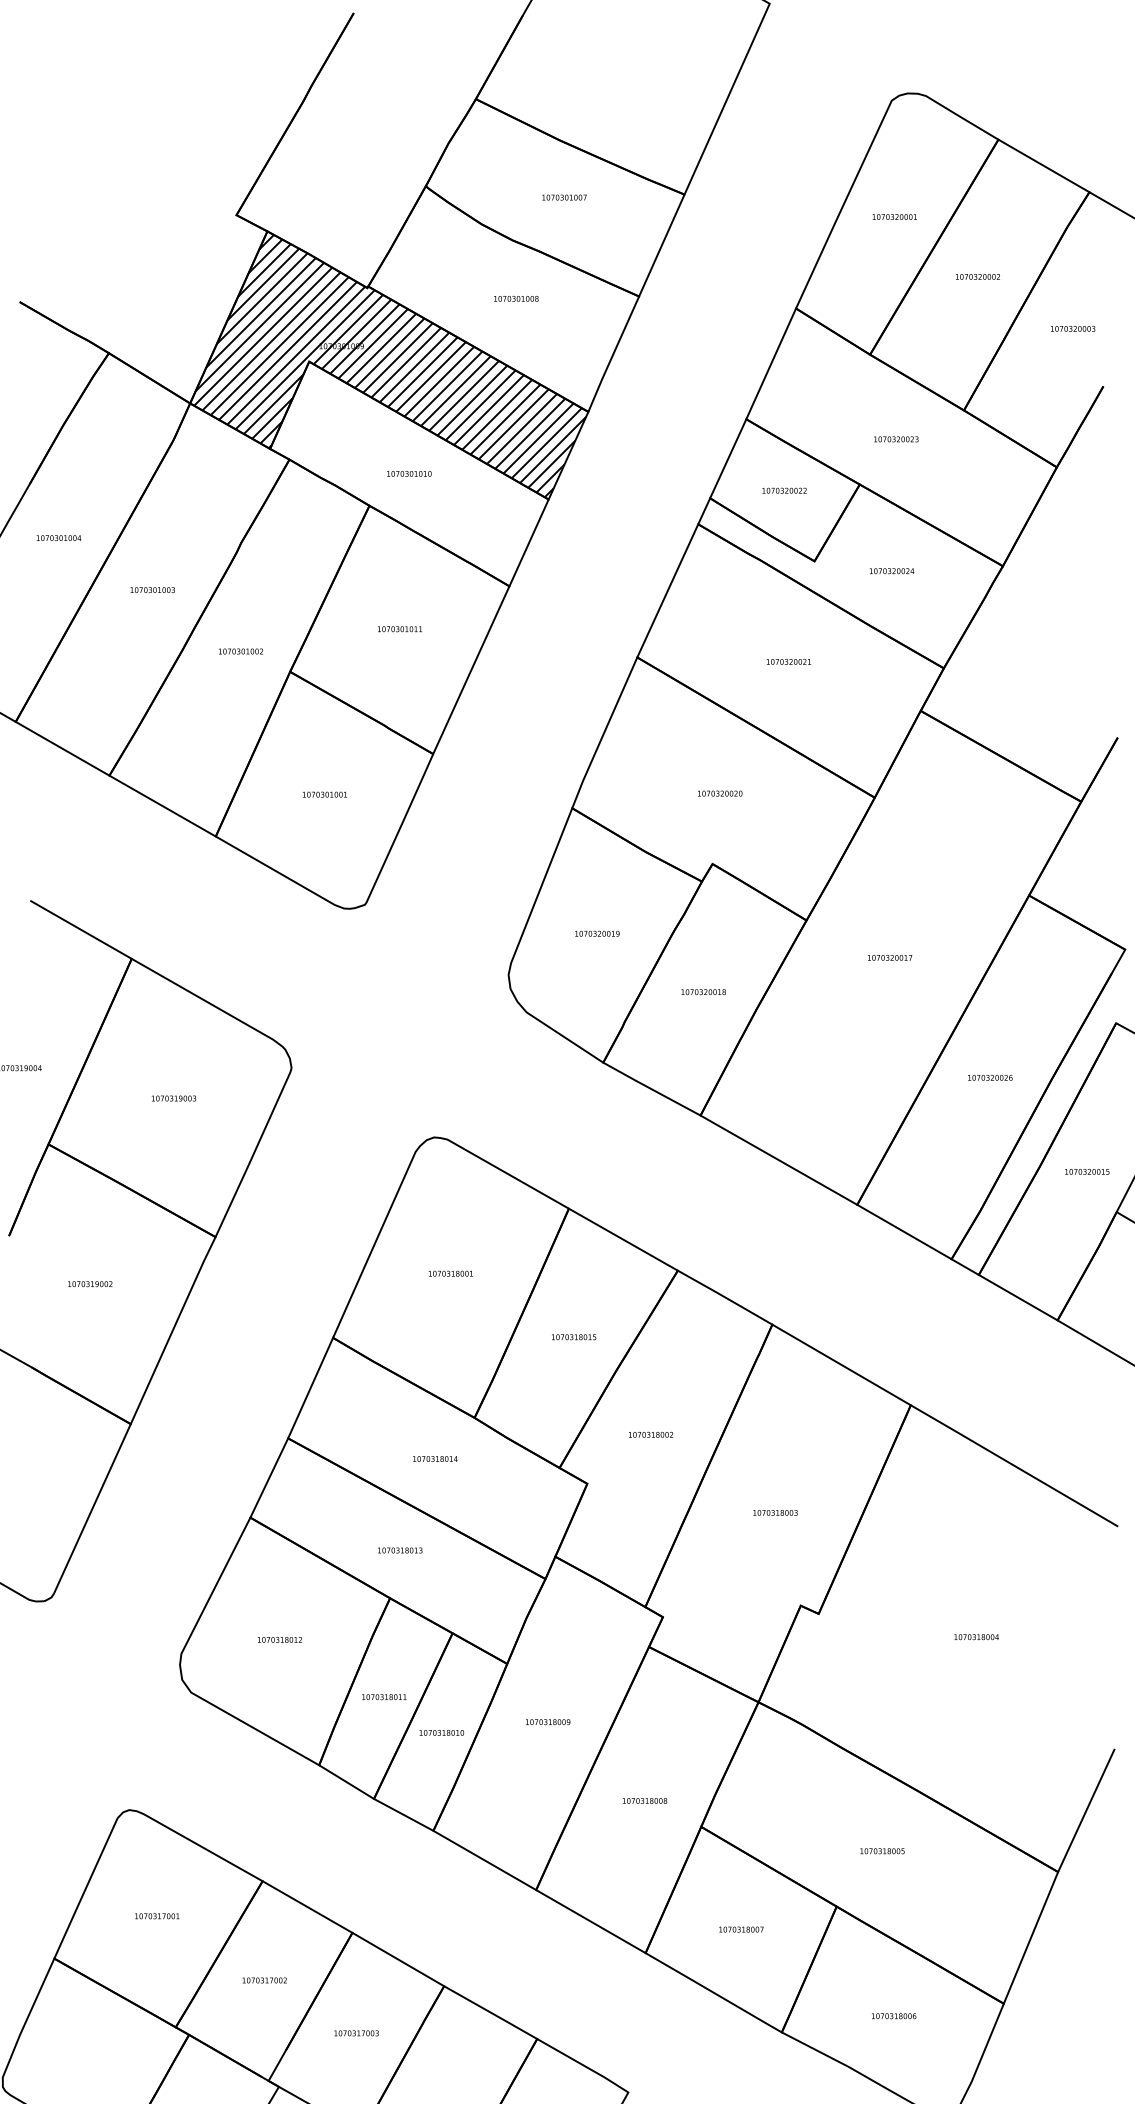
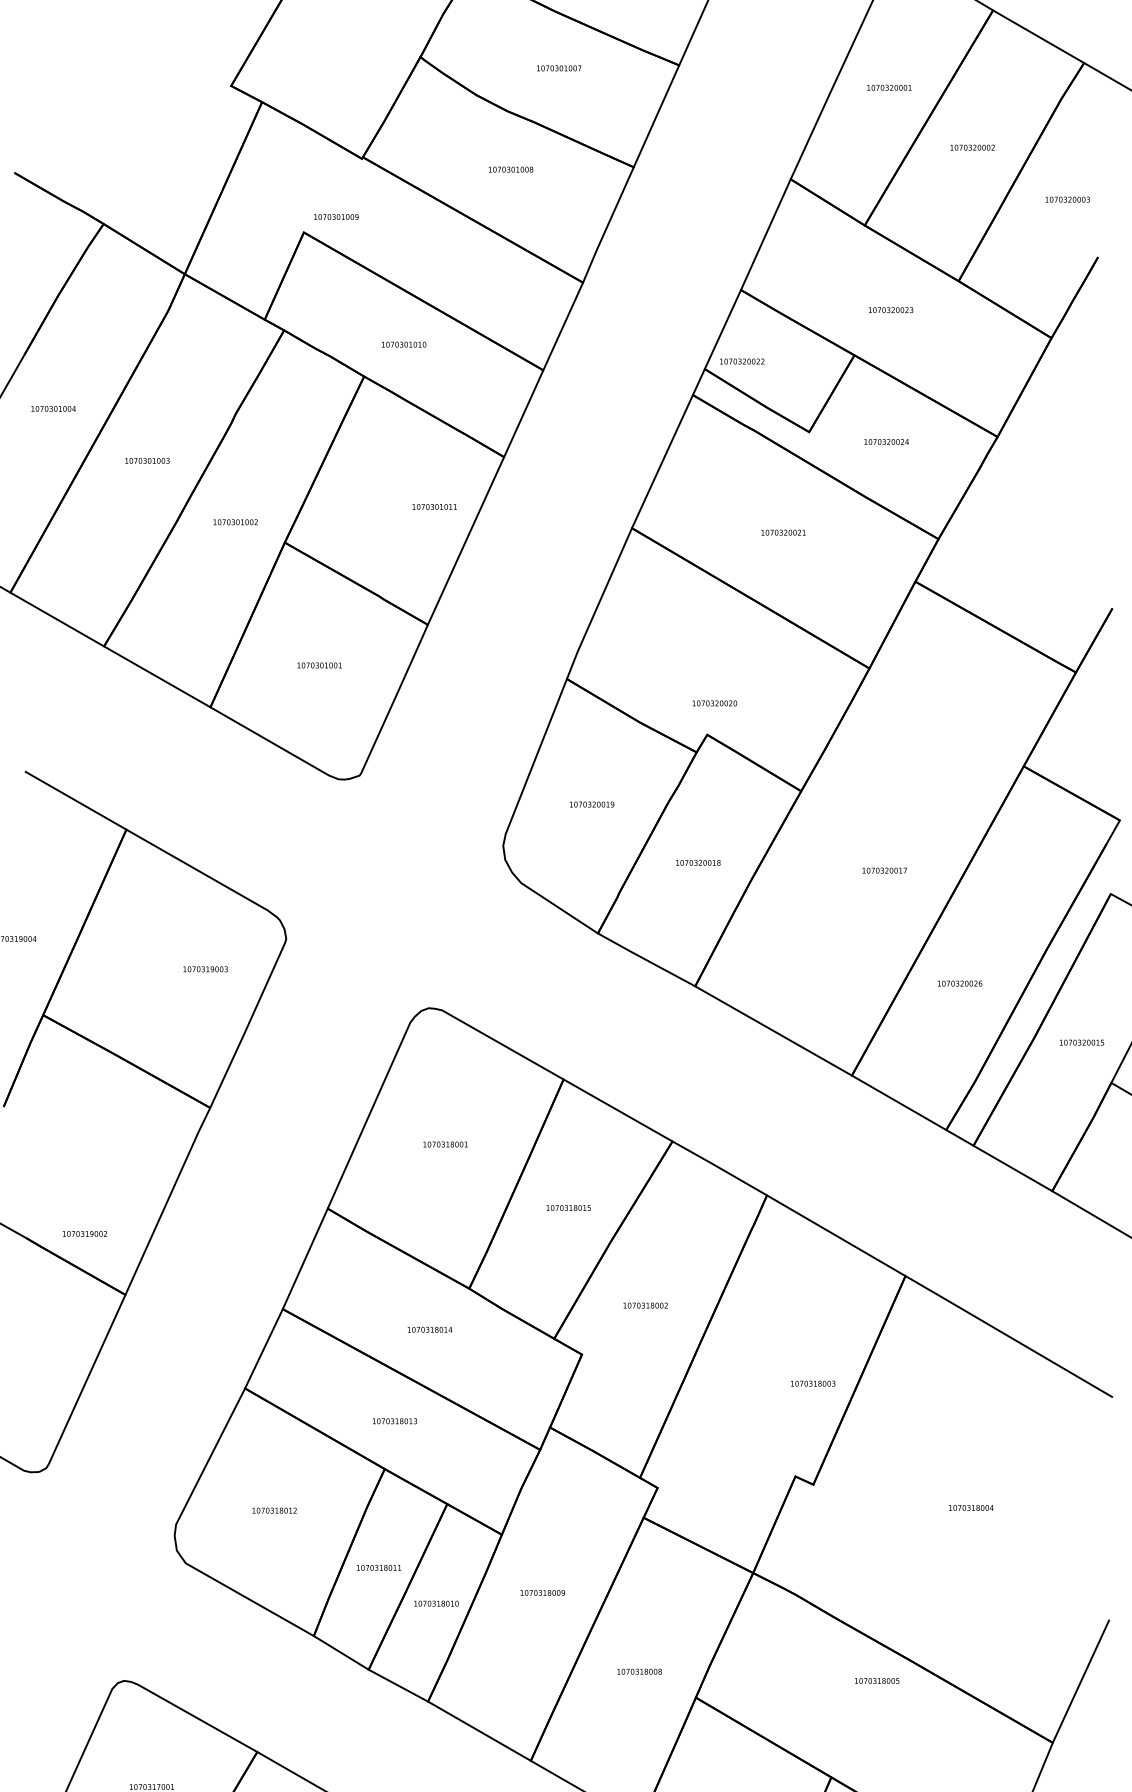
hatch: (390, 365) -> (385, 236), removed
text: (784, 490) -> (742, 361), moved
text: (400, 629) -> (435, 507), moved
text: (720, 793) -> (715, 703), moved
text: (890, 957) -> (885, 870), moved
text: (990, 1077) -> (960, 983), moved
text: (173, 1098) -> (205, 969), moved
text: (90, 1284) -> (85, 1234), moved
text: (775, 1512) -> (813, 1383), moved
text: (882, 1851) -> (877, 1681), moved

